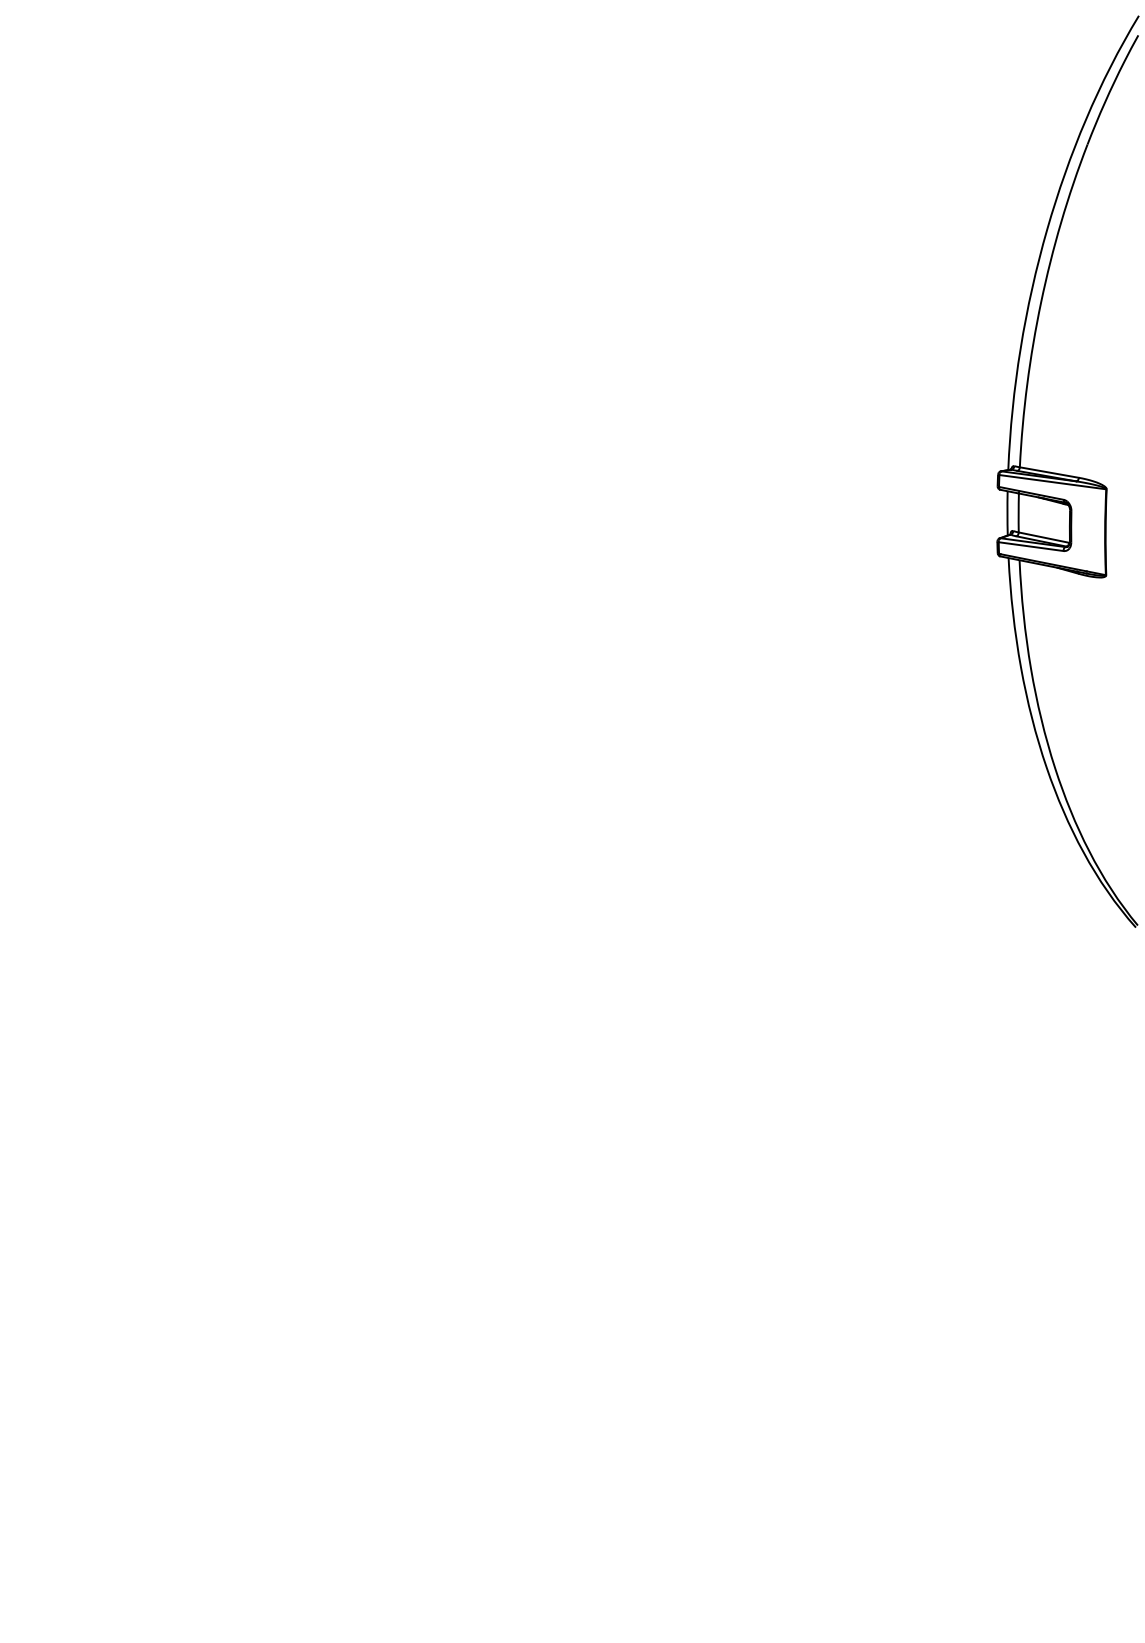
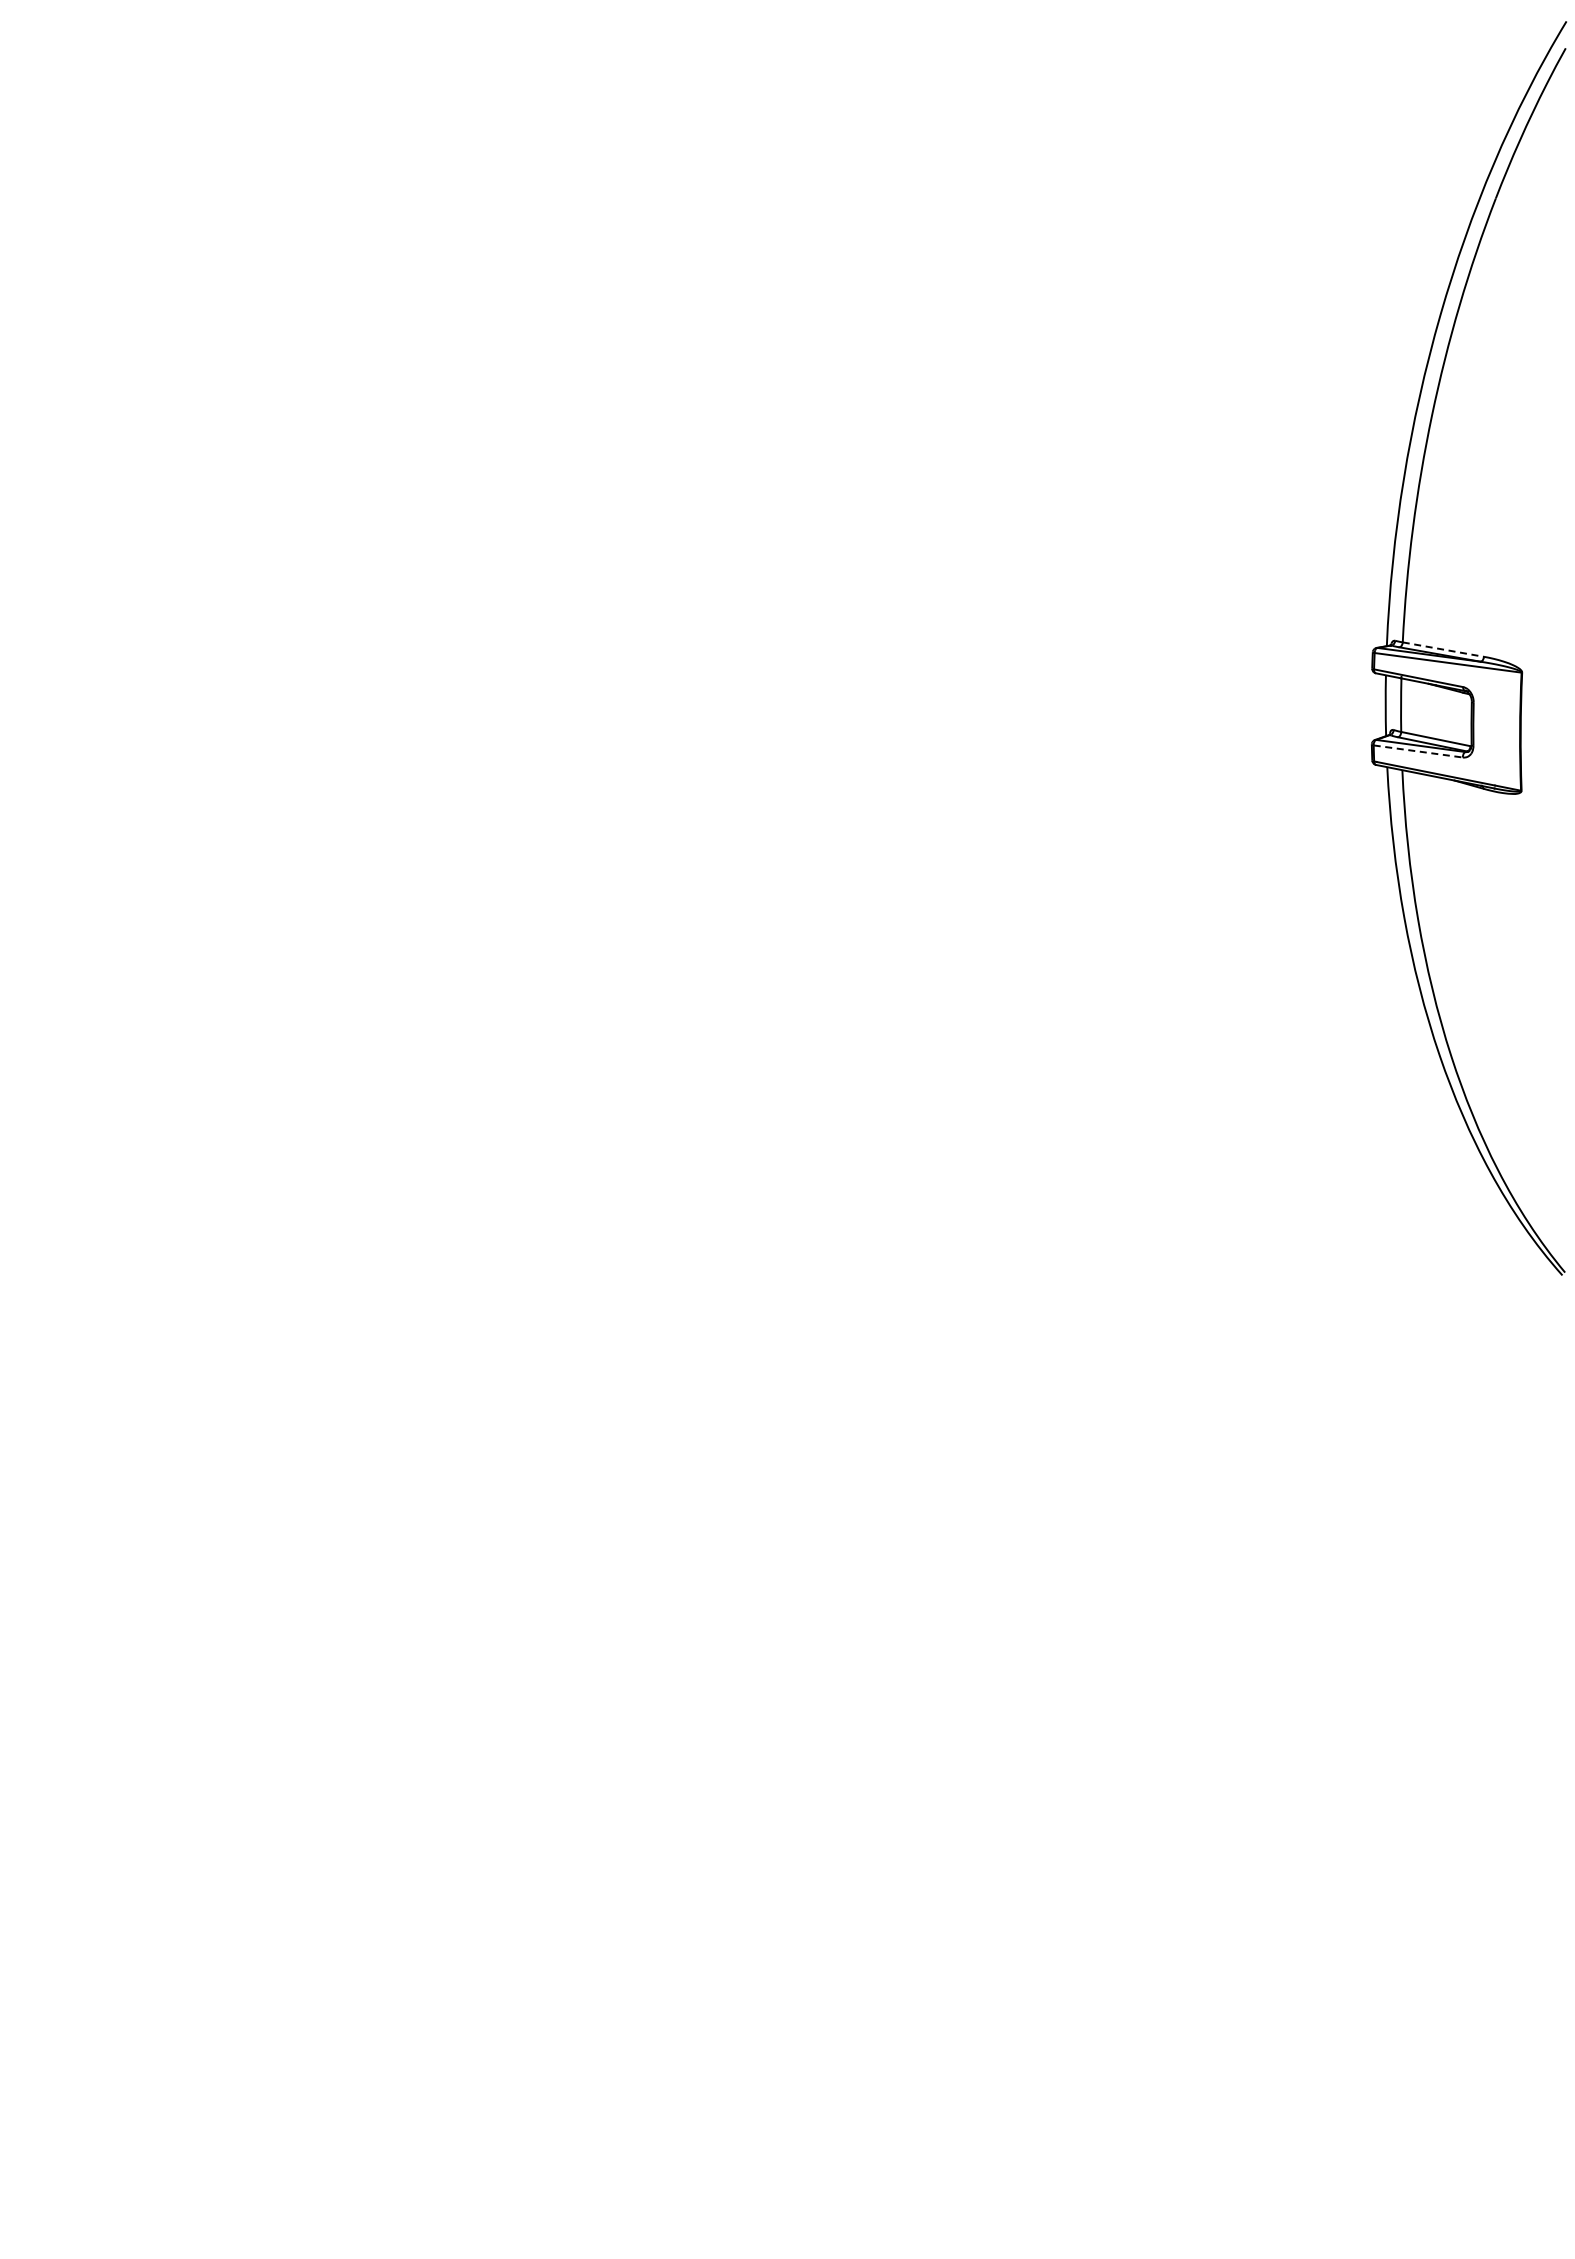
line: (1049, 472) -> (1443, 649), solid -> dashed
line: (1031, 546) -> (1418, 751), solid -> dashed

